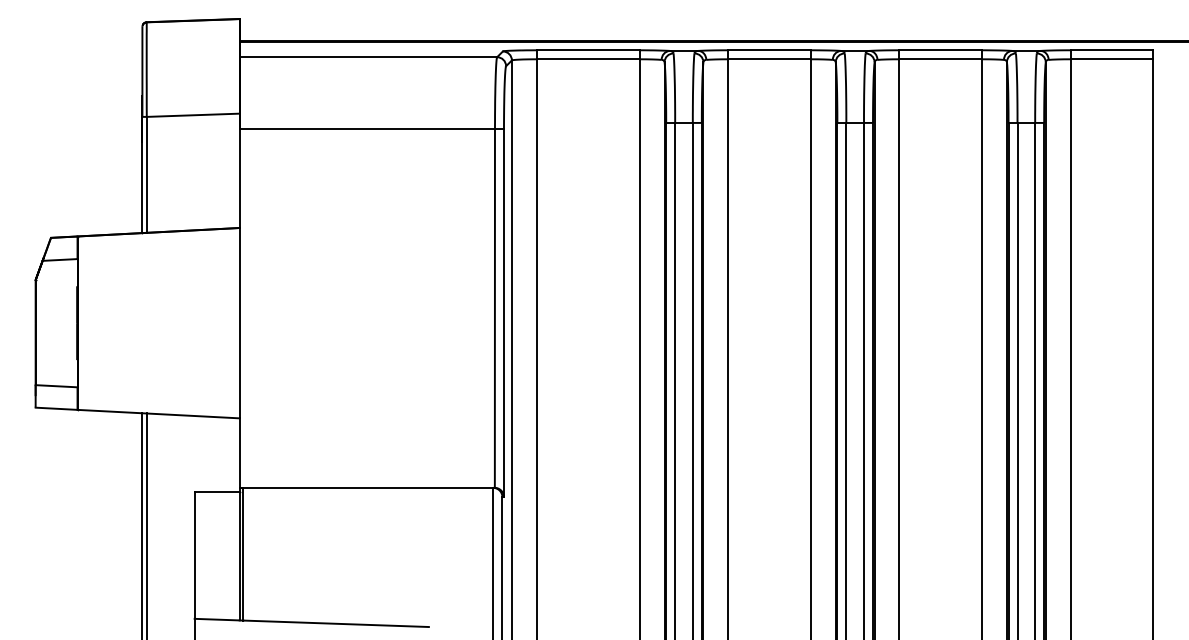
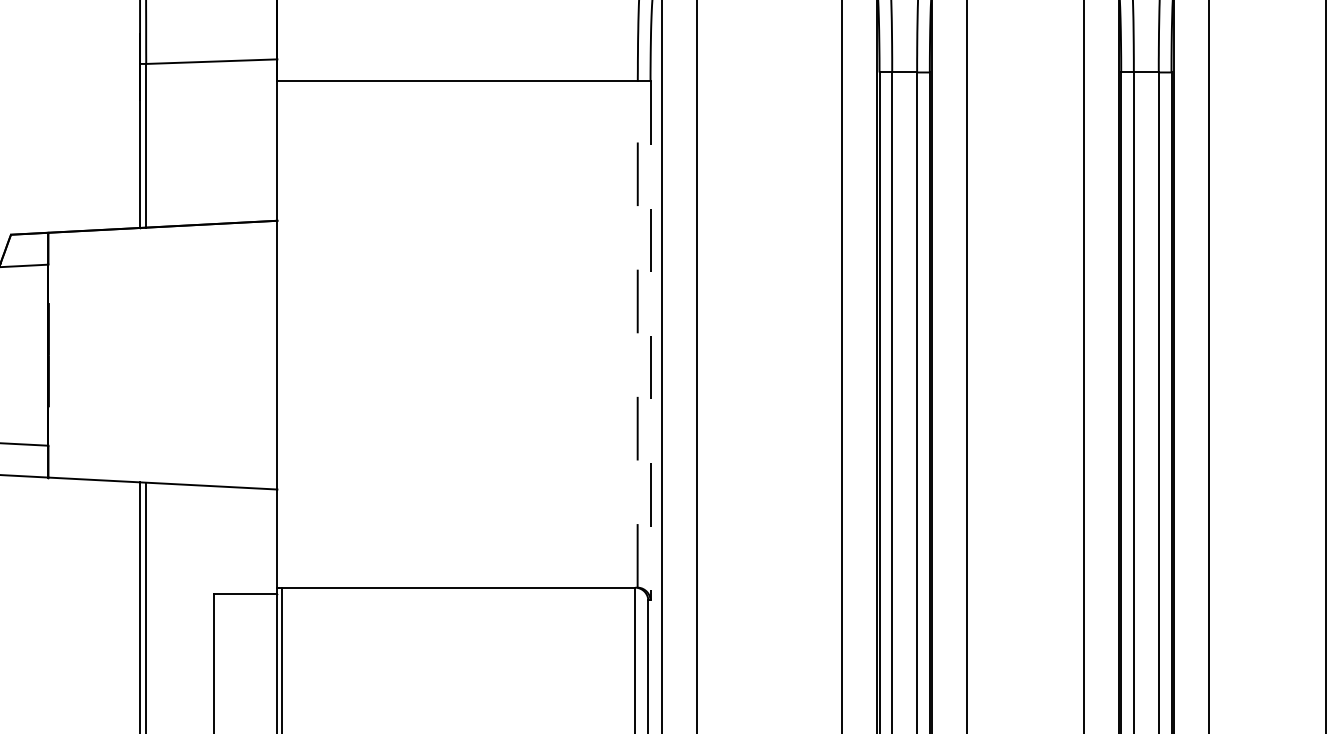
line: (494, 308) -> (637, 334), solid -> dashed
line: (503, 313) -> (649, 341), solid -> dashed

